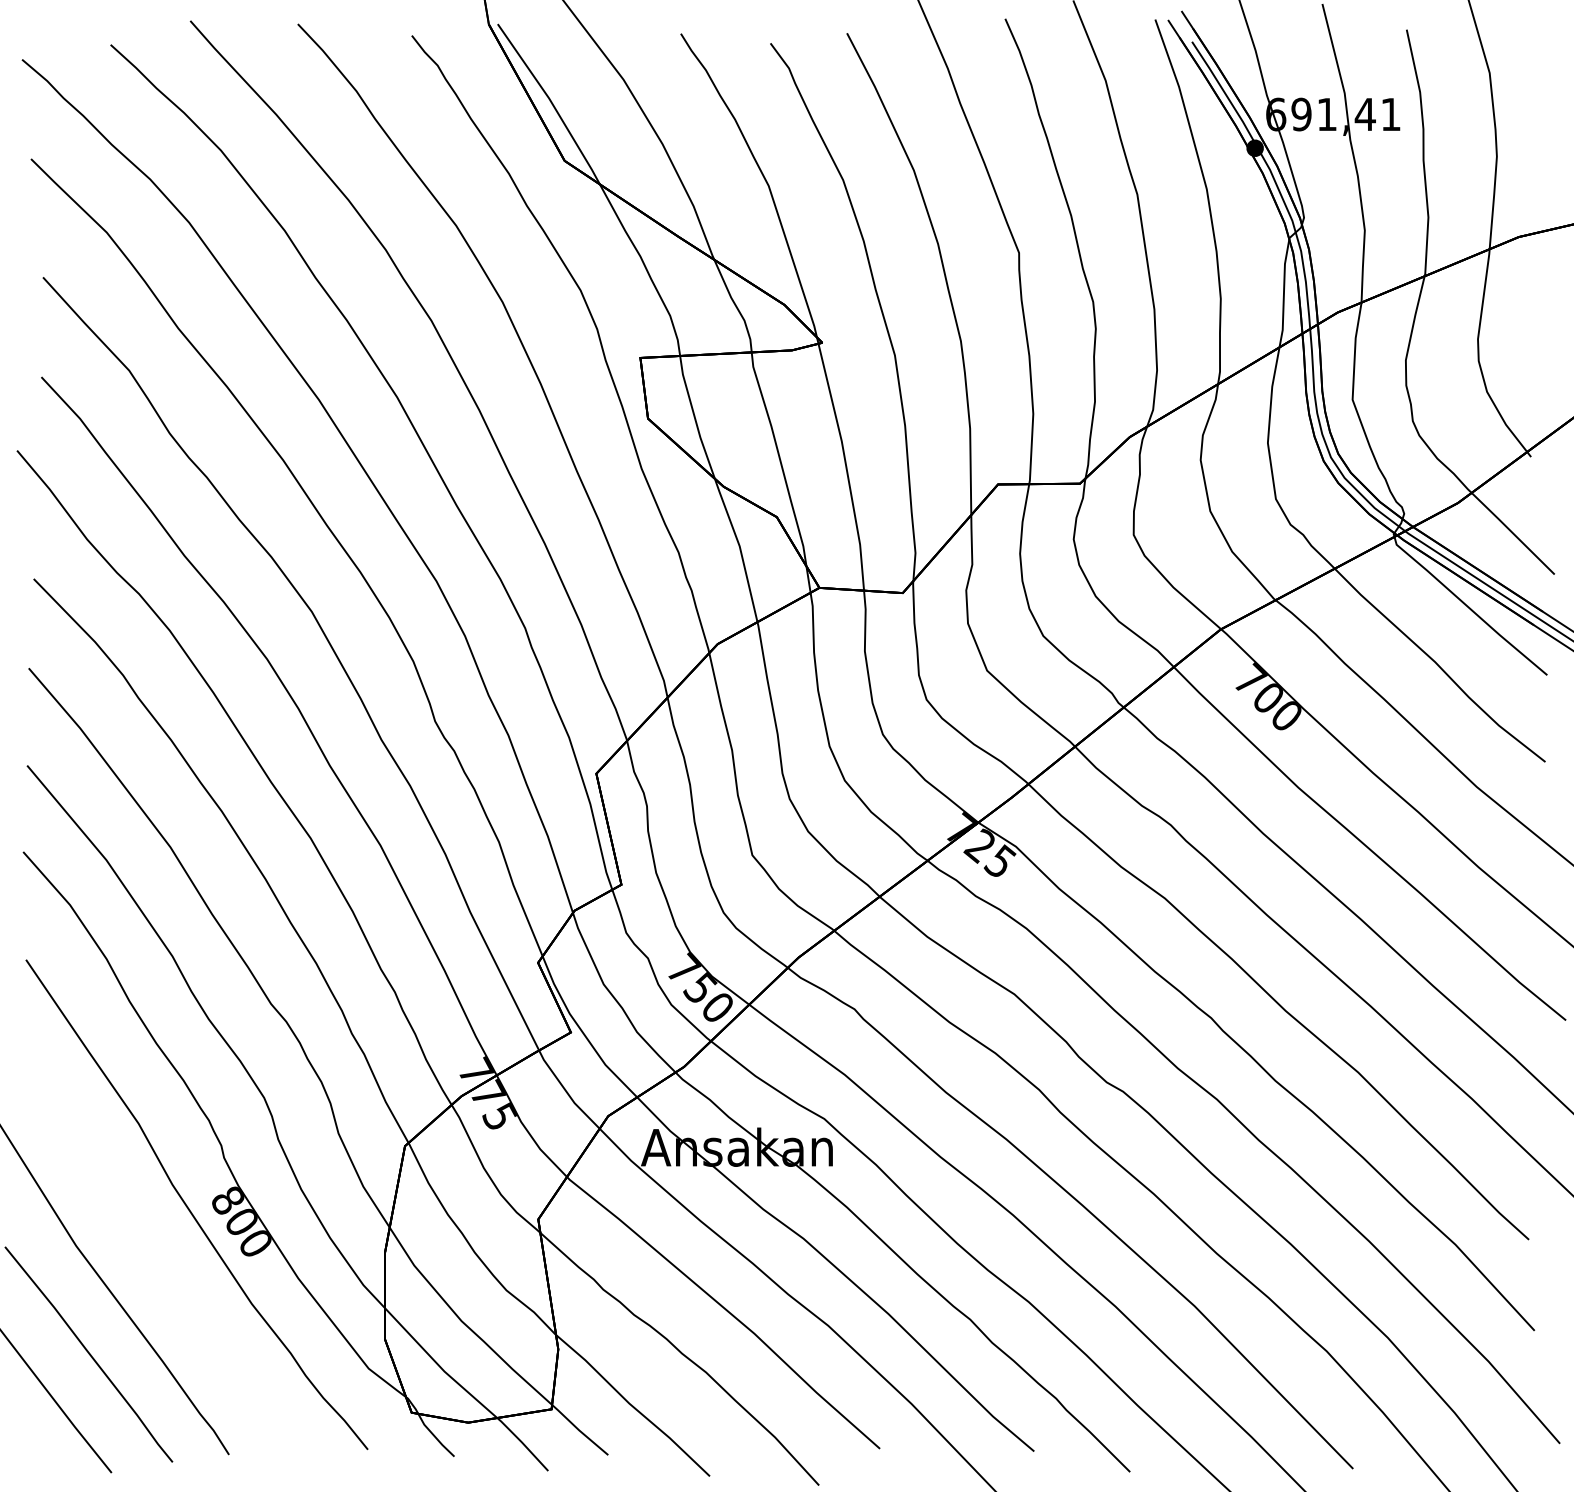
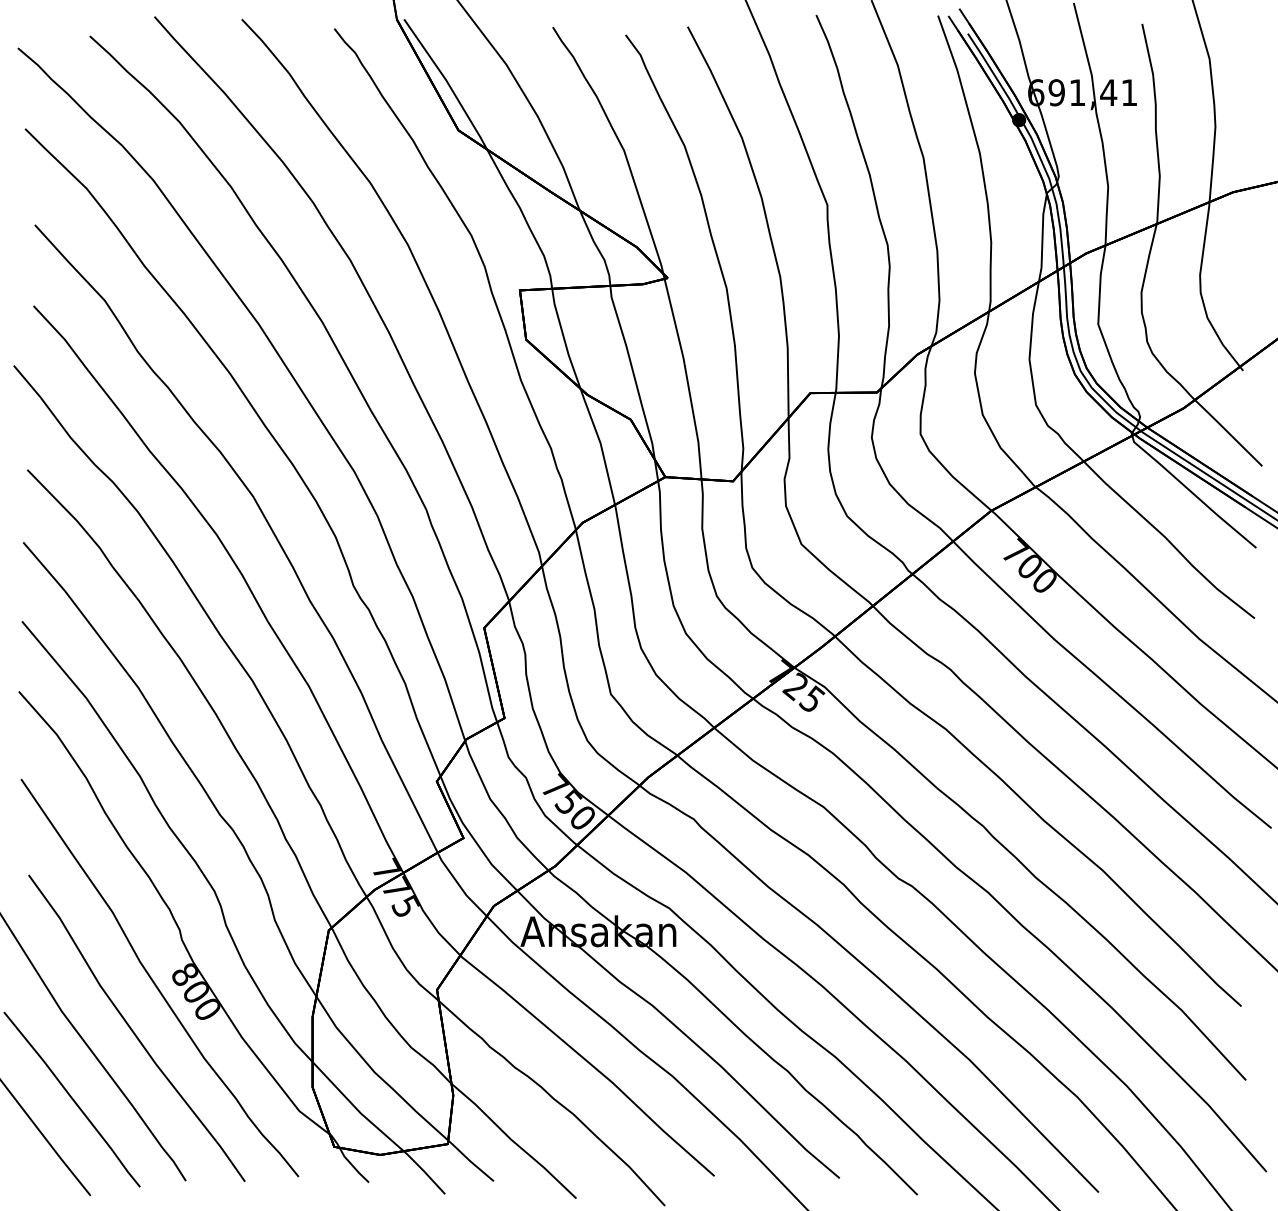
curve: (163, 1268) -> (132, 1029), added

